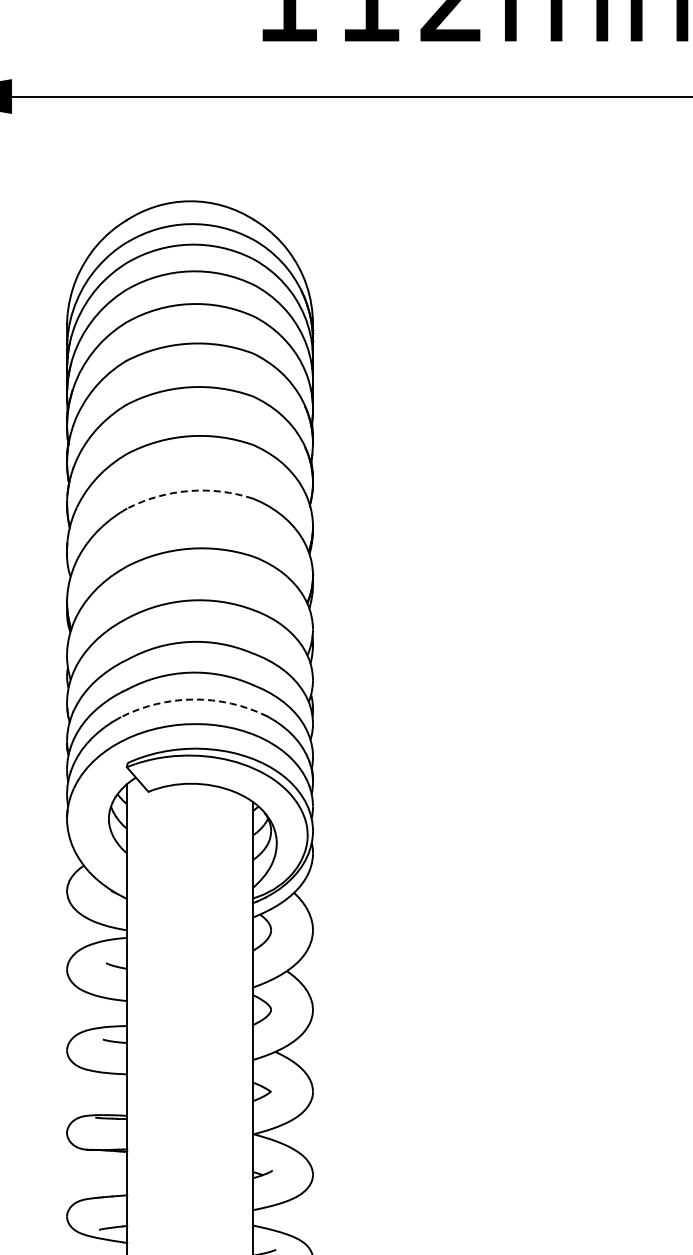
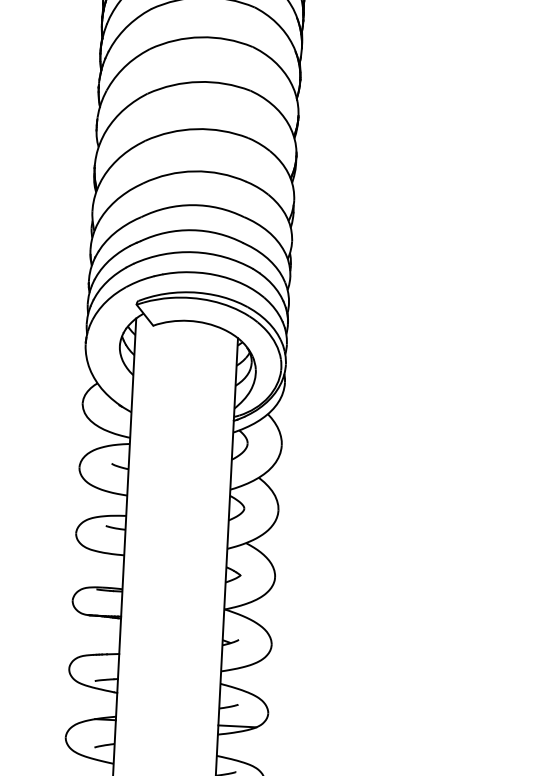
arc: (189, 491) -> (199, 82), dashed -> solid
arc: (193, 699) -> (193, 252), dashed -> solid

